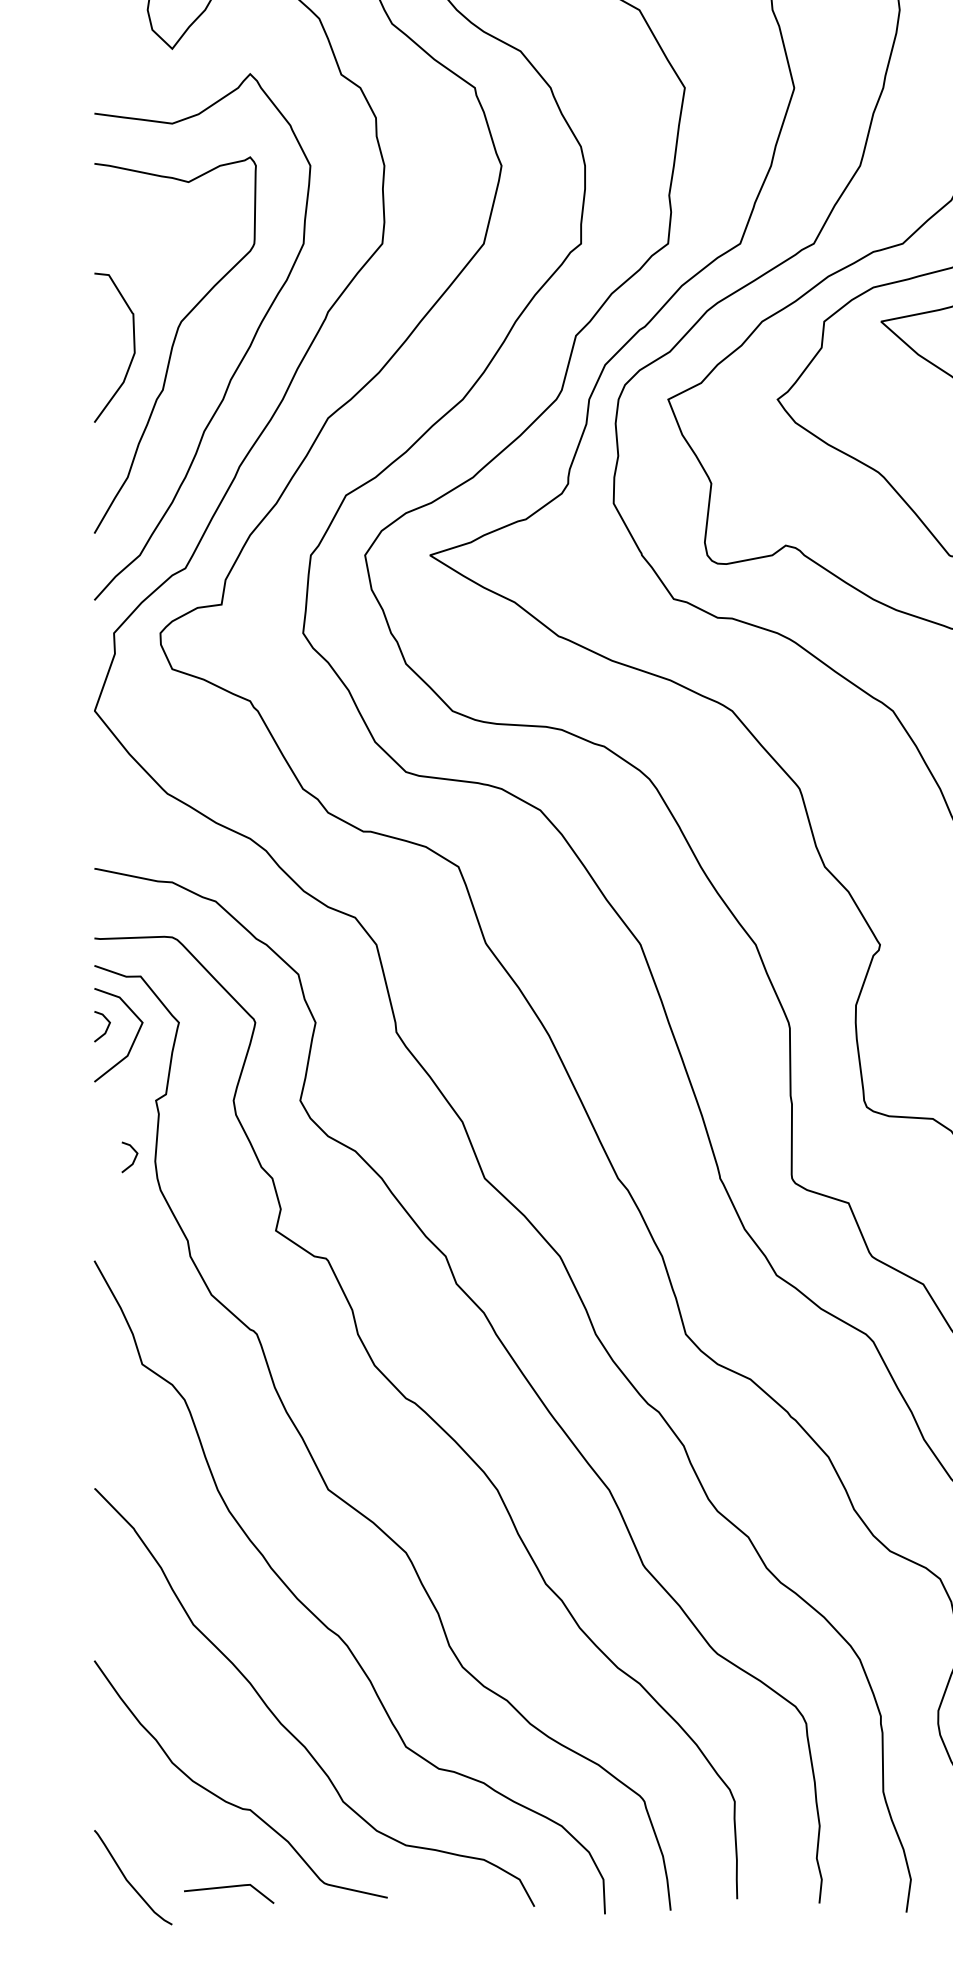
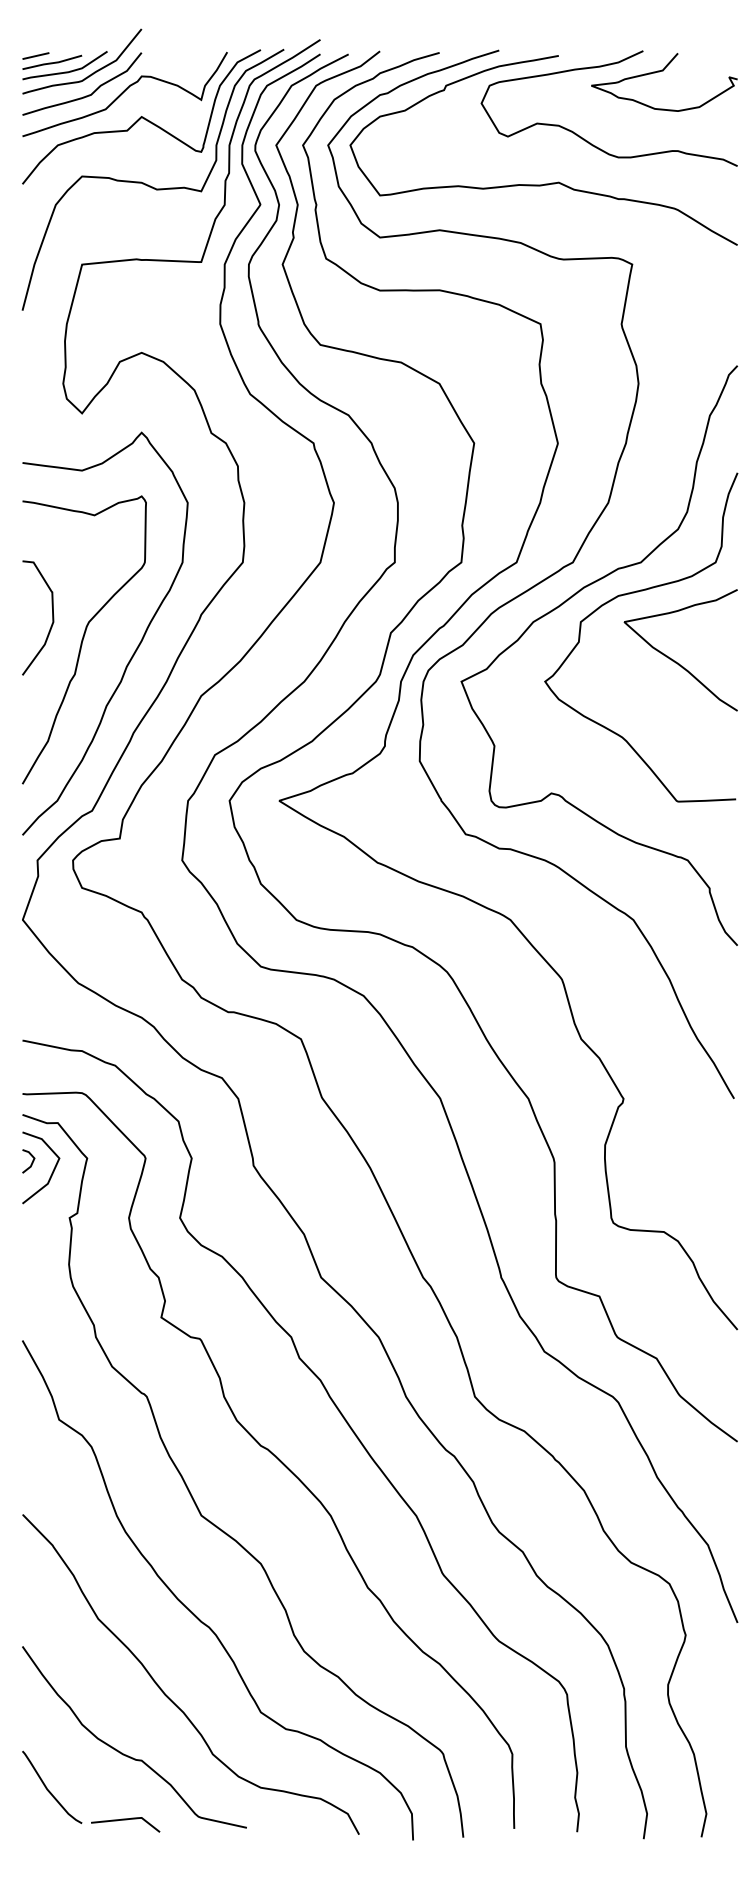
curve: (133, 347) -> (52, 617), moved
line: (133, 1158) -> (52, 1262), removed
curve: (128, 1880) -> (48, 1789), moved

